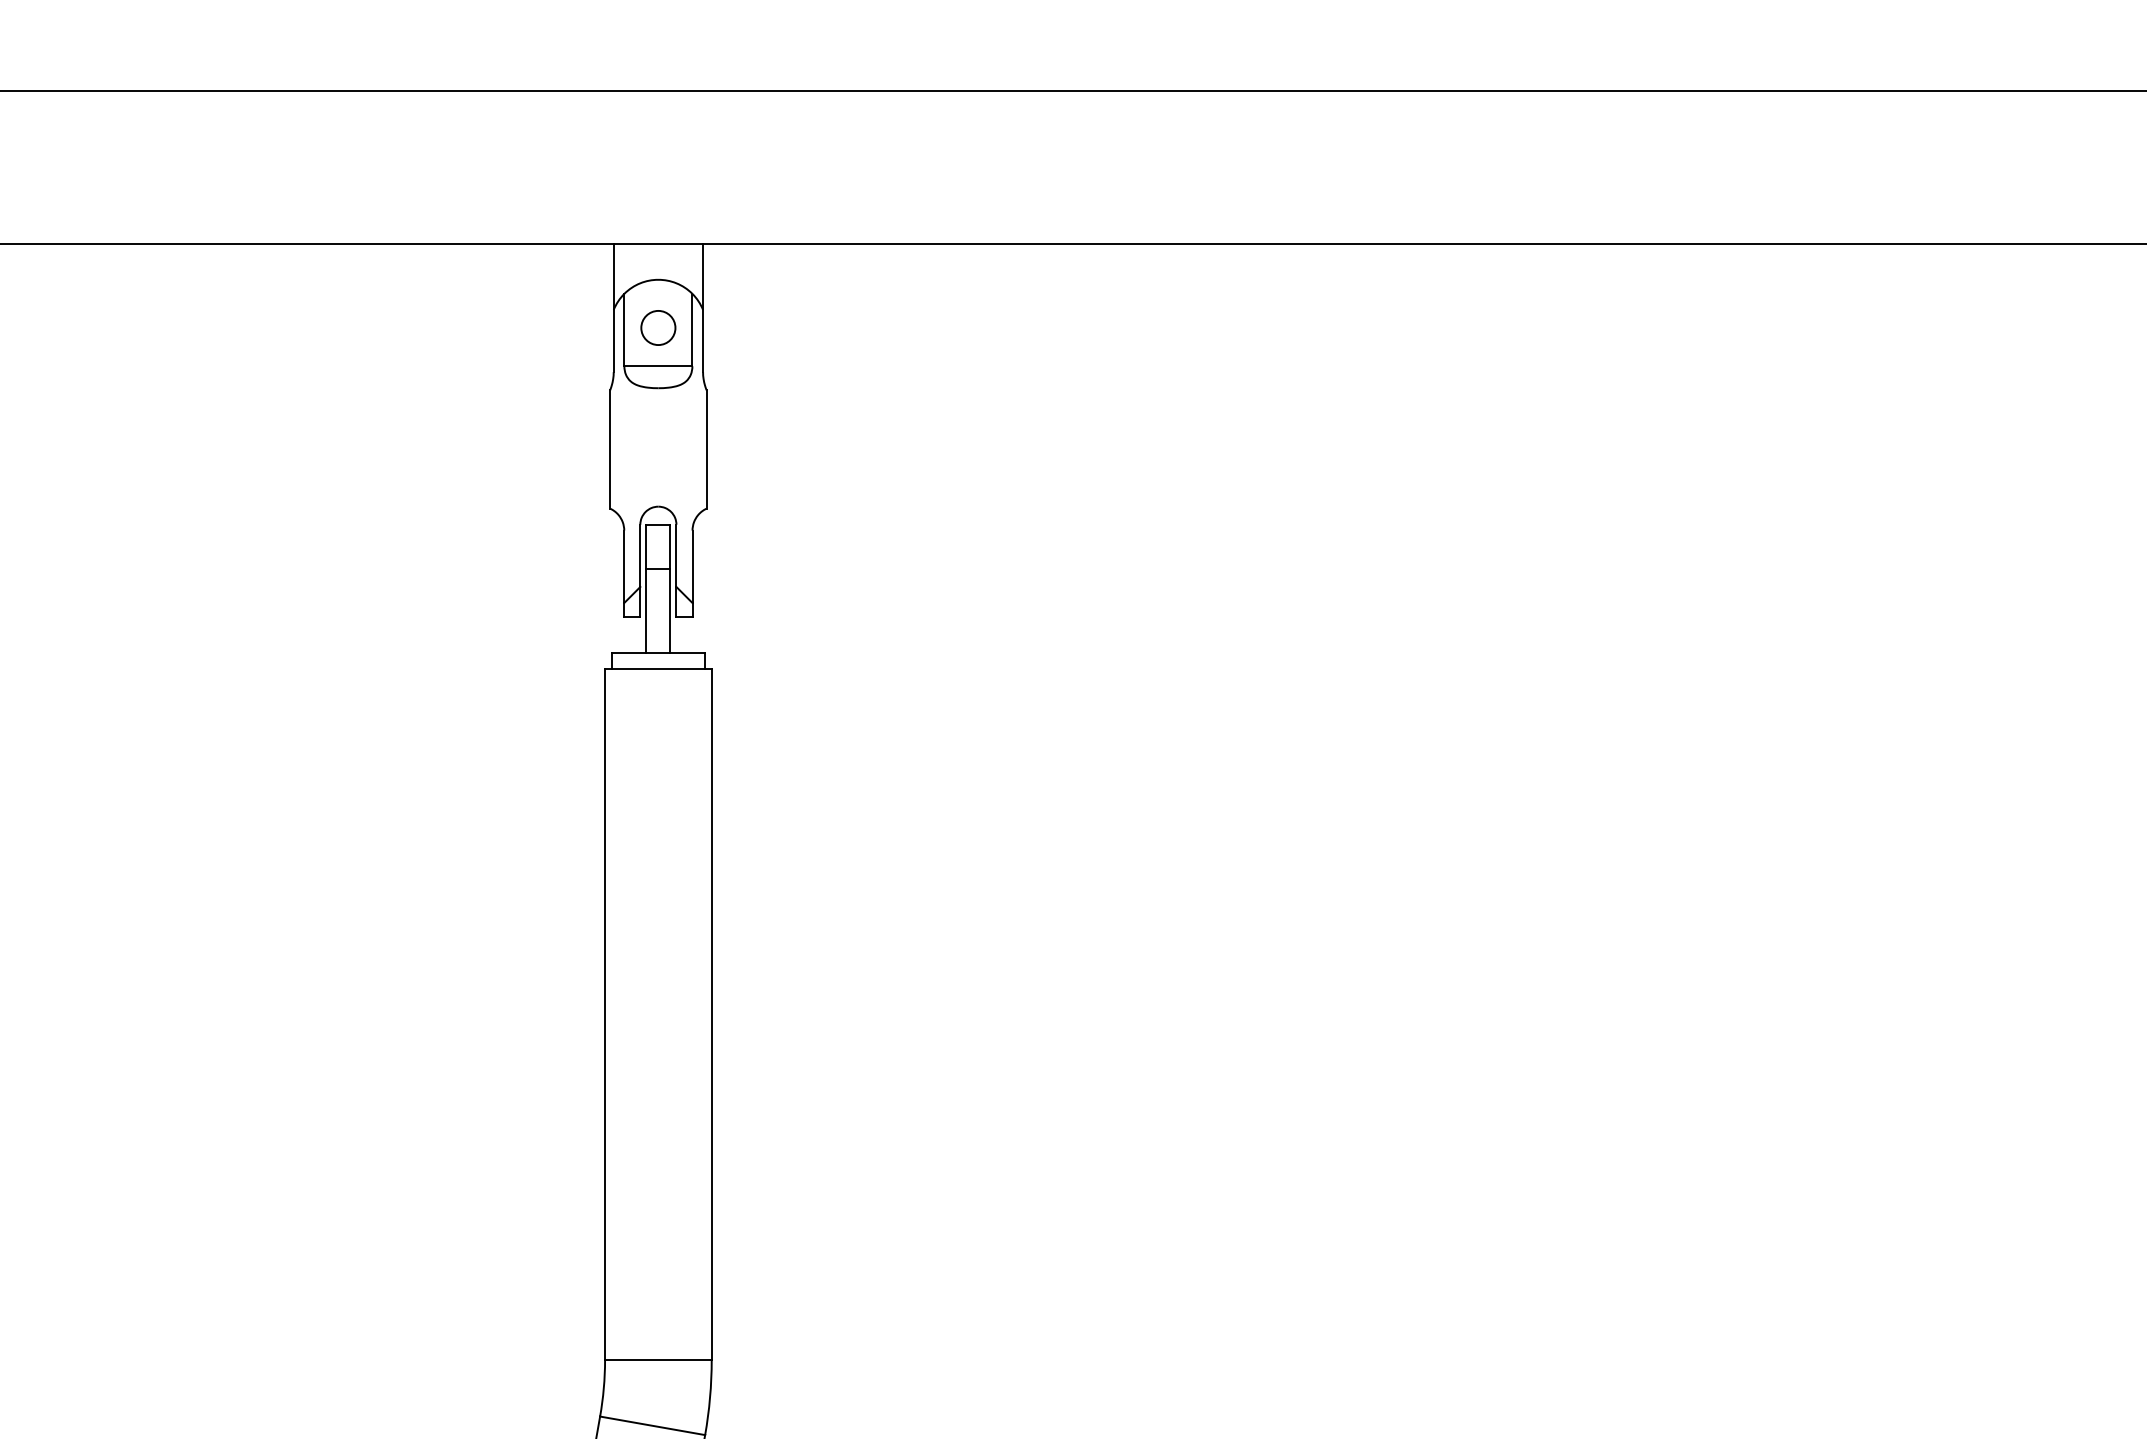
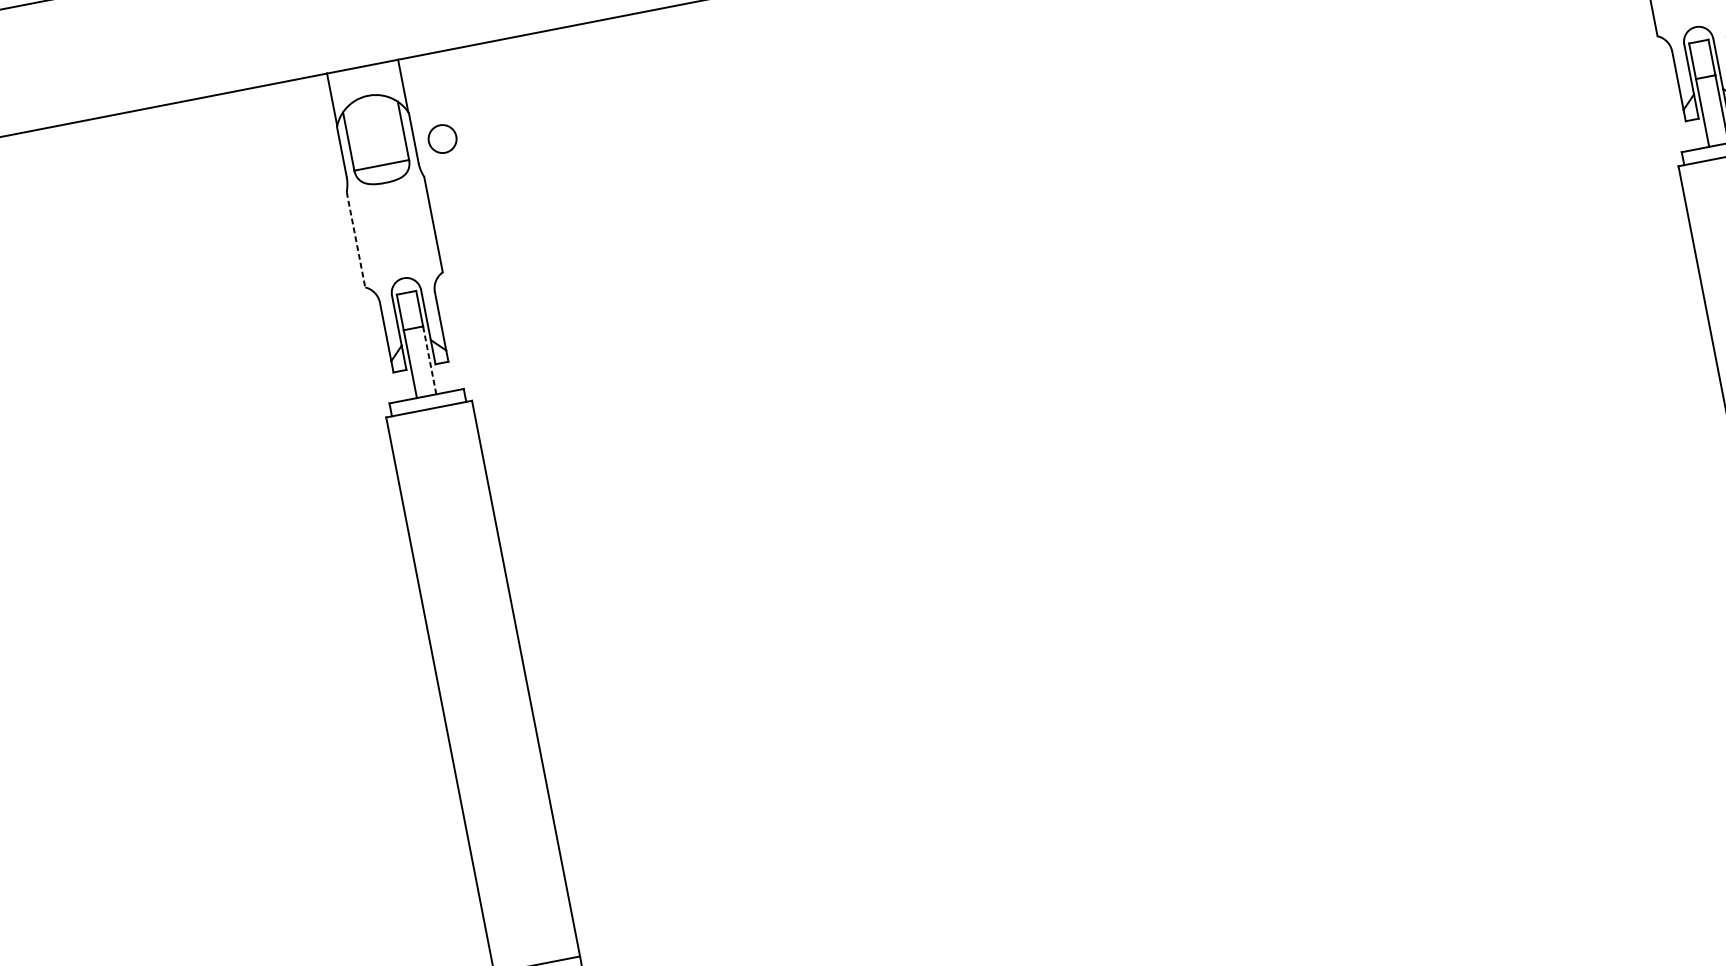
circle: (658, 327) -> (442, 138), moved
line: (610, 449) -> (356, 239), solid -> dashed
line: (670, 610) -> (429, 359), solid -> dashed

